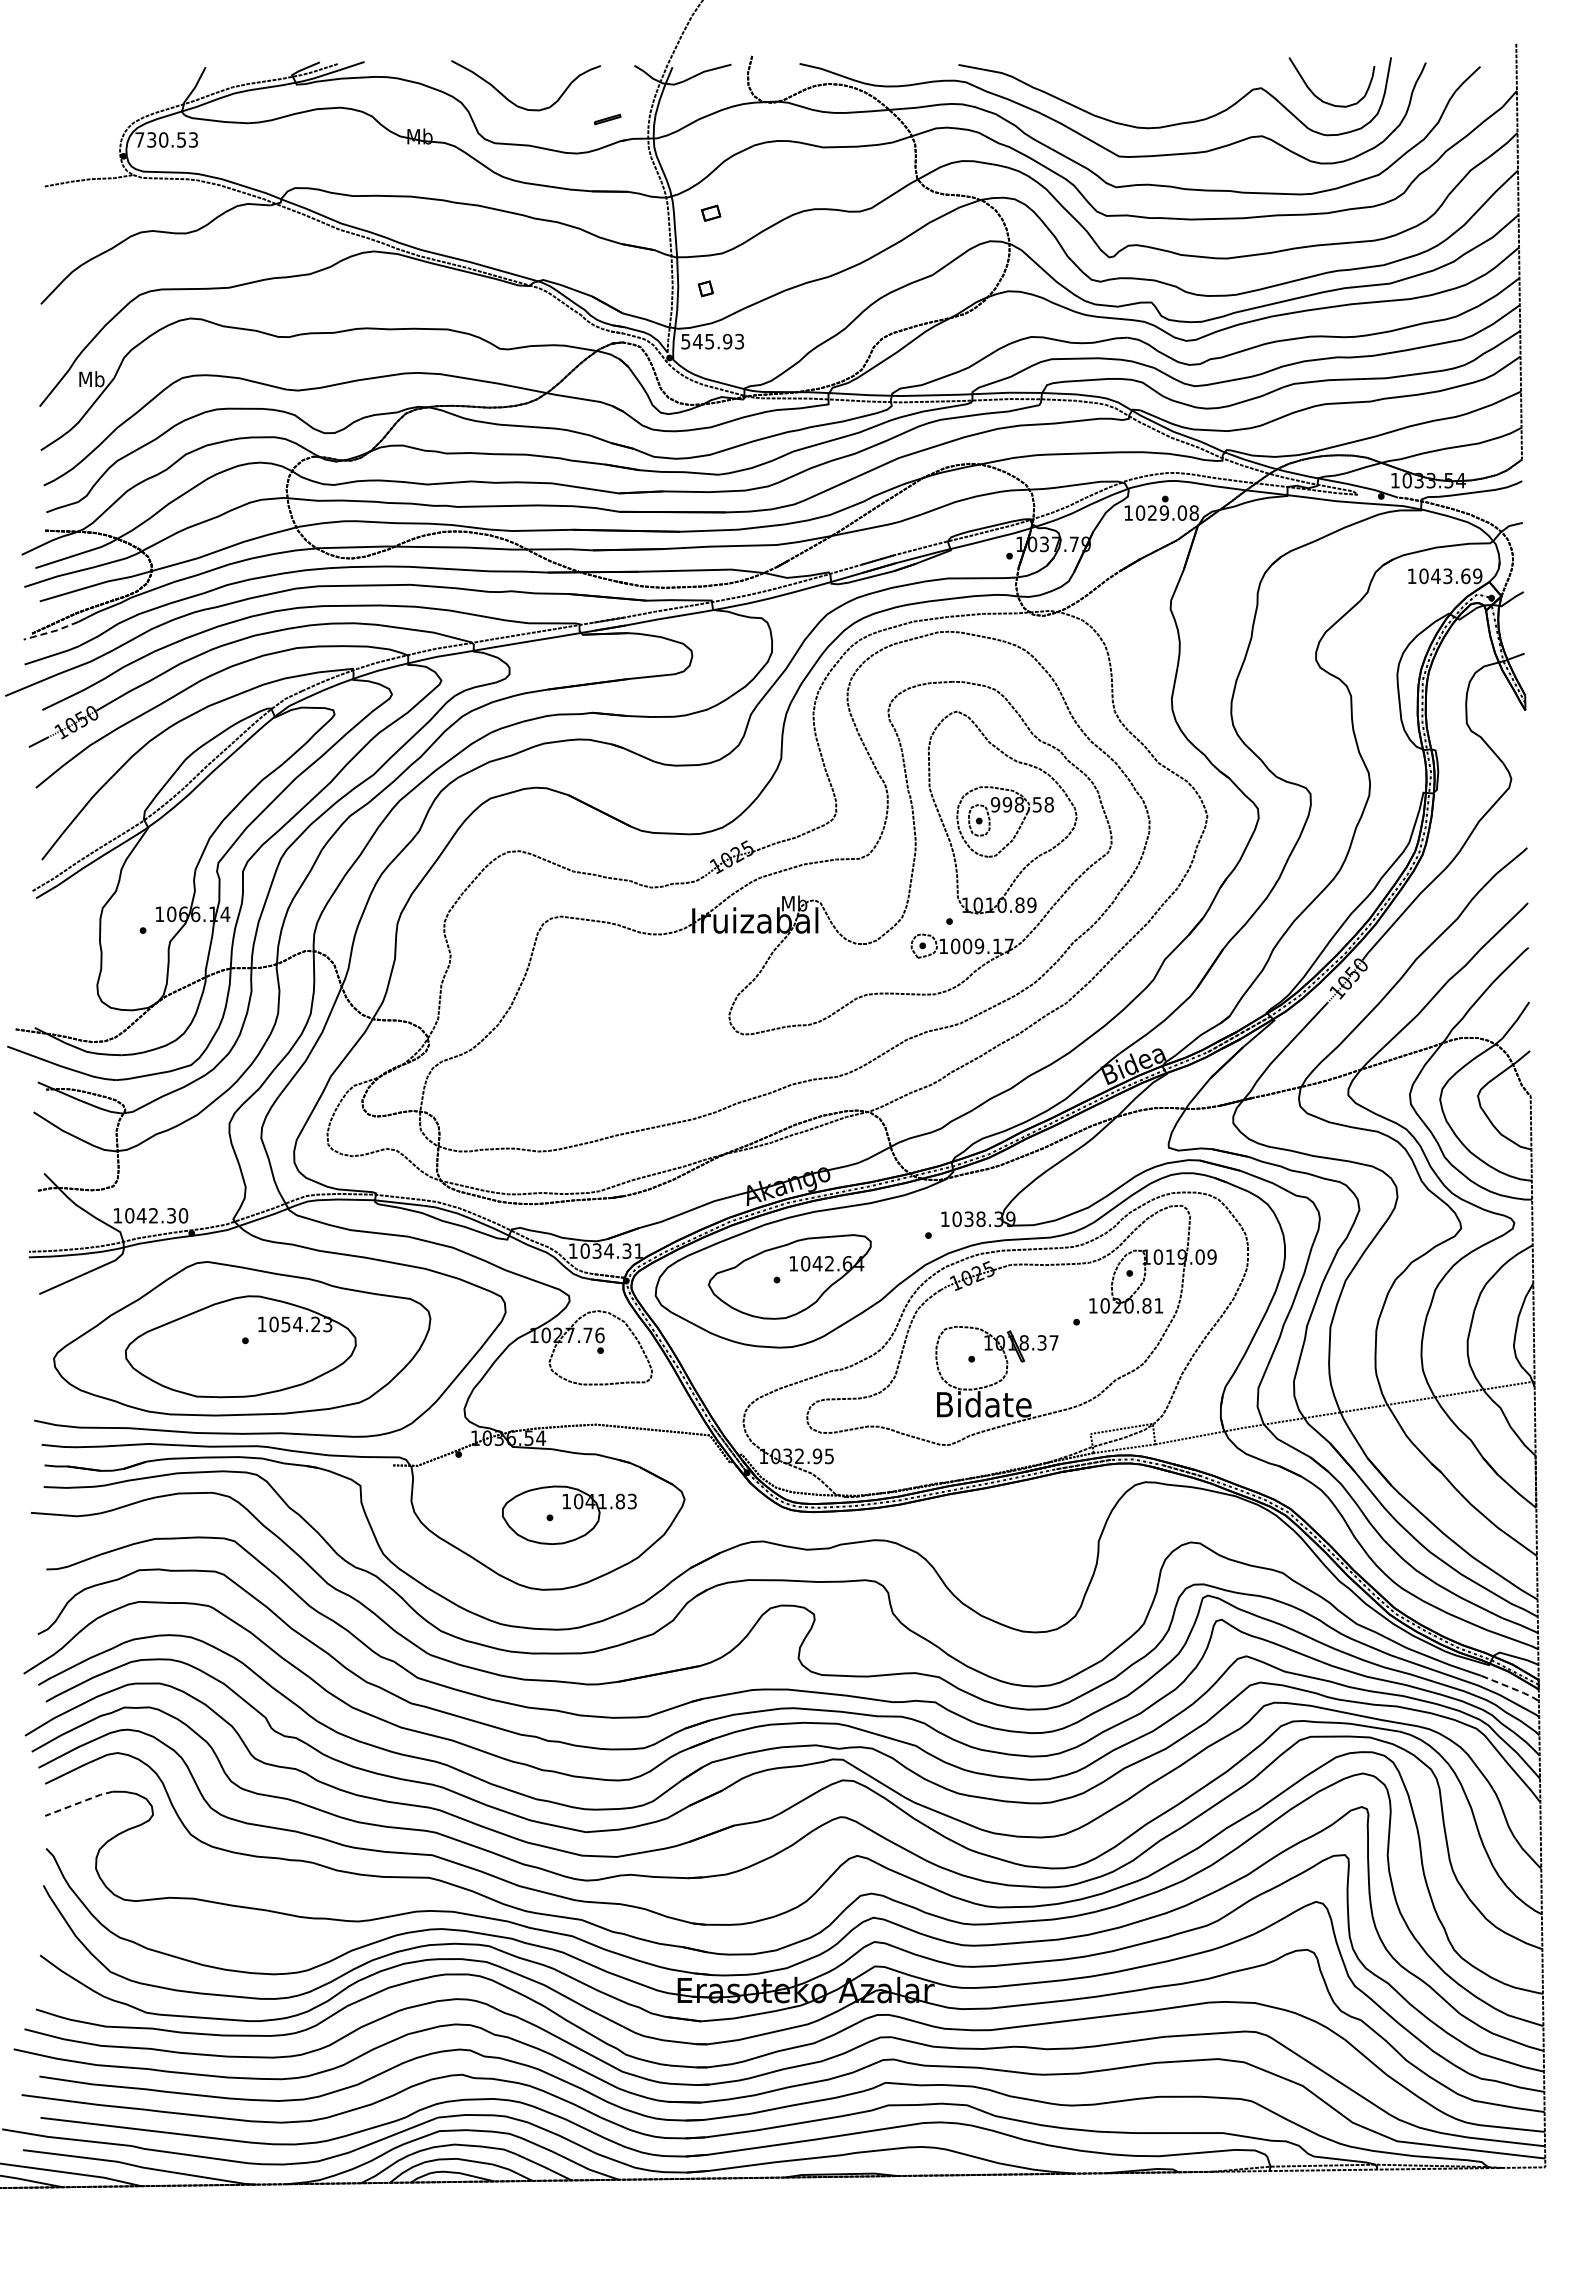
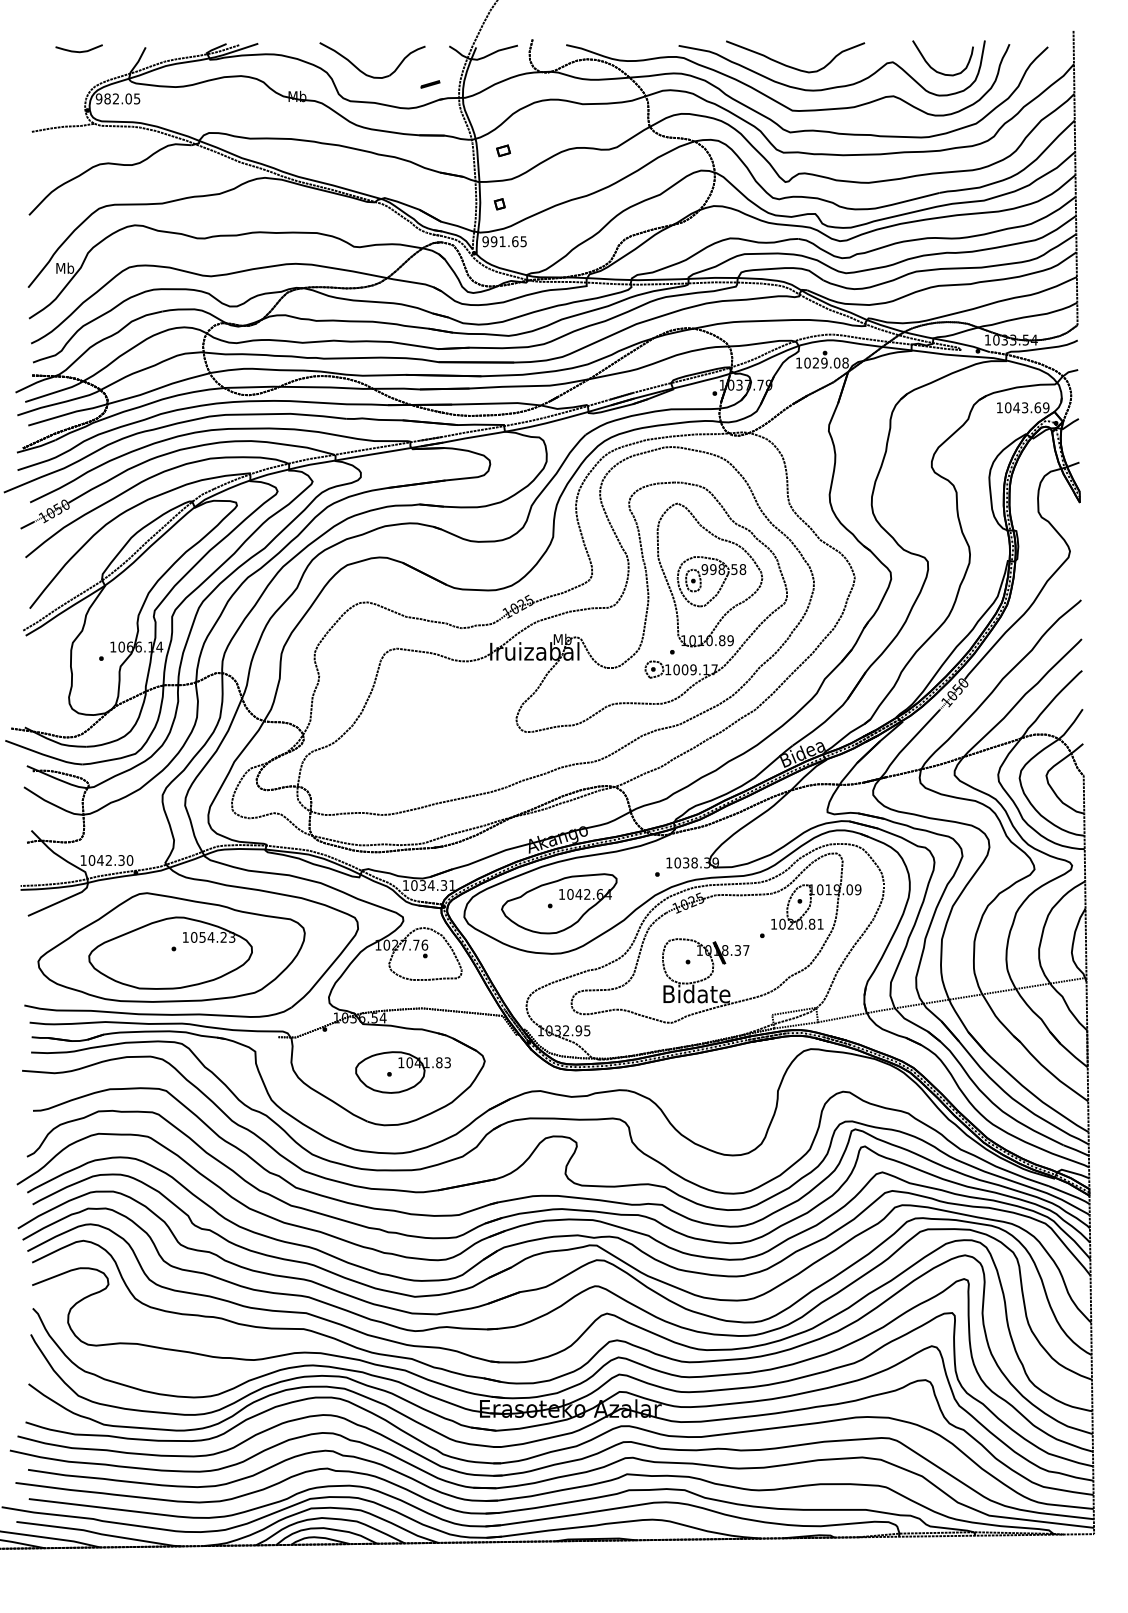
curve: (110, 72) -> (78, 51), added
curve: (1118, 94) -> (791, 66), added
text: (166, 139) -> (118, 98), 730.53 -> 982.05
text: (712, 341) -> (504, 241), 545.93 -> 991.65
line: (51, 631) -> (36, 446), dashed -> solid
line: (1511, 1688) -> (1070, 1195), dashed -> solid
line: (78, 1803) -> (55, 1276), dashed -> solid

